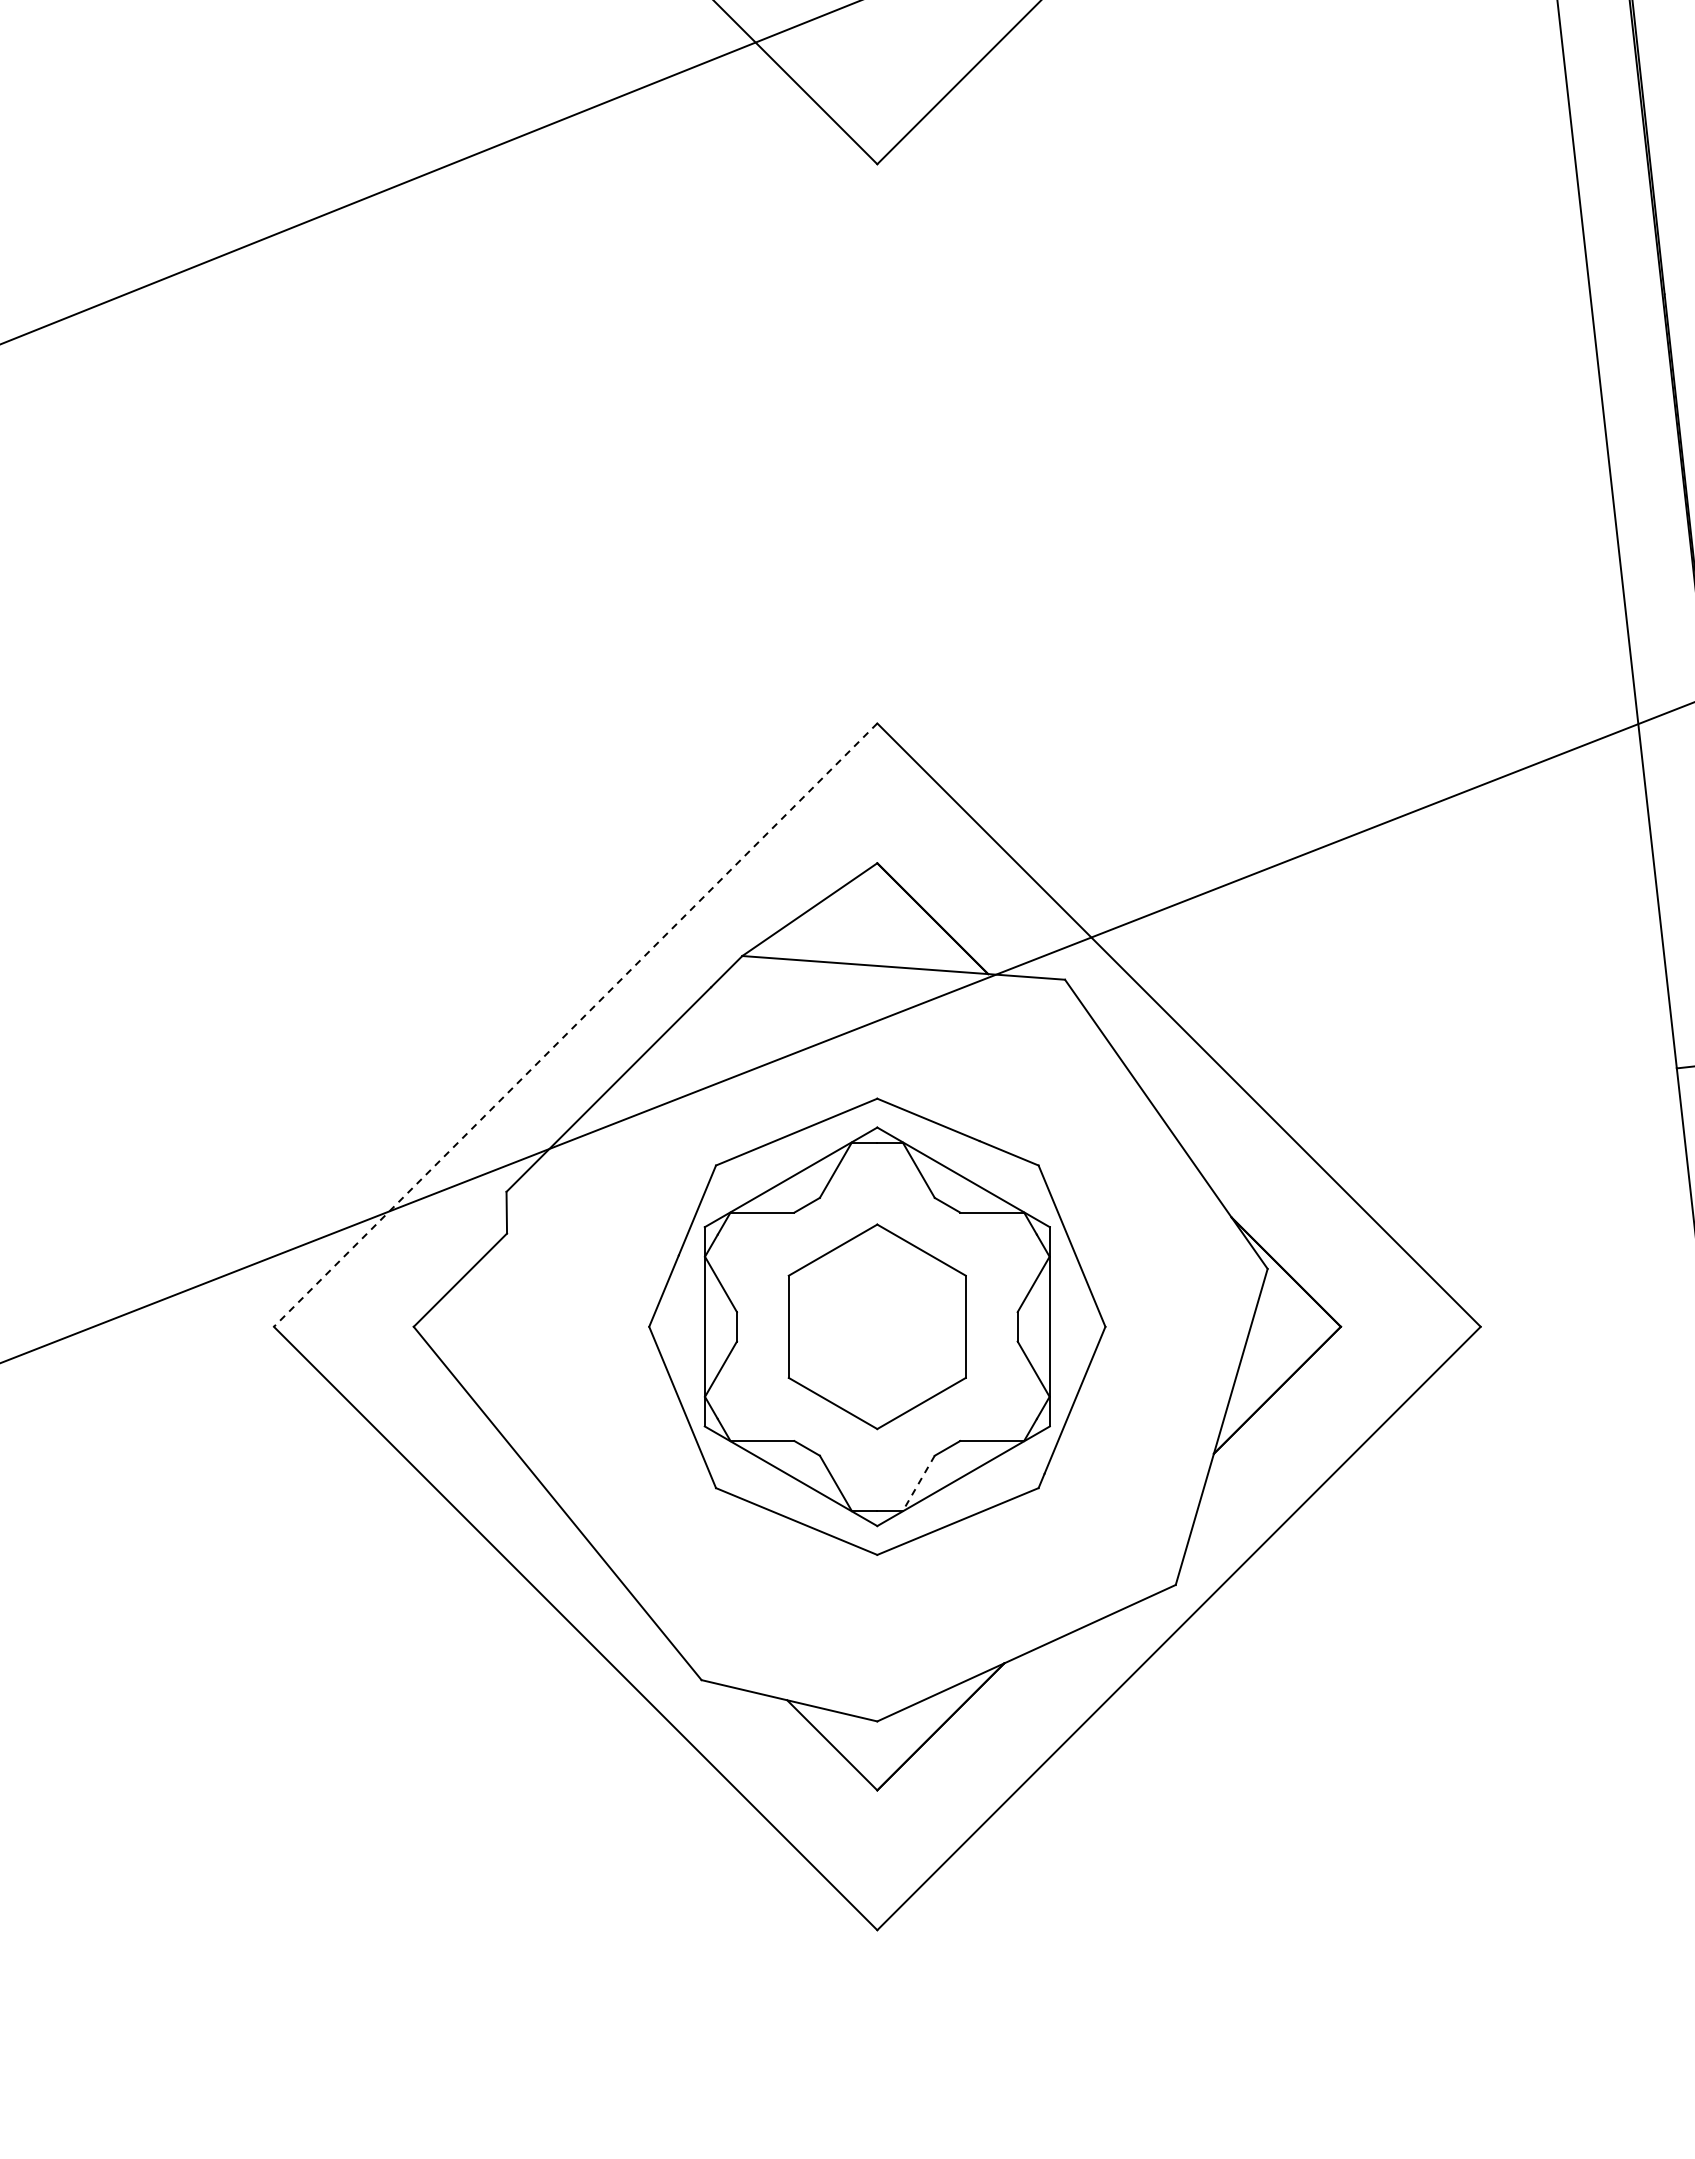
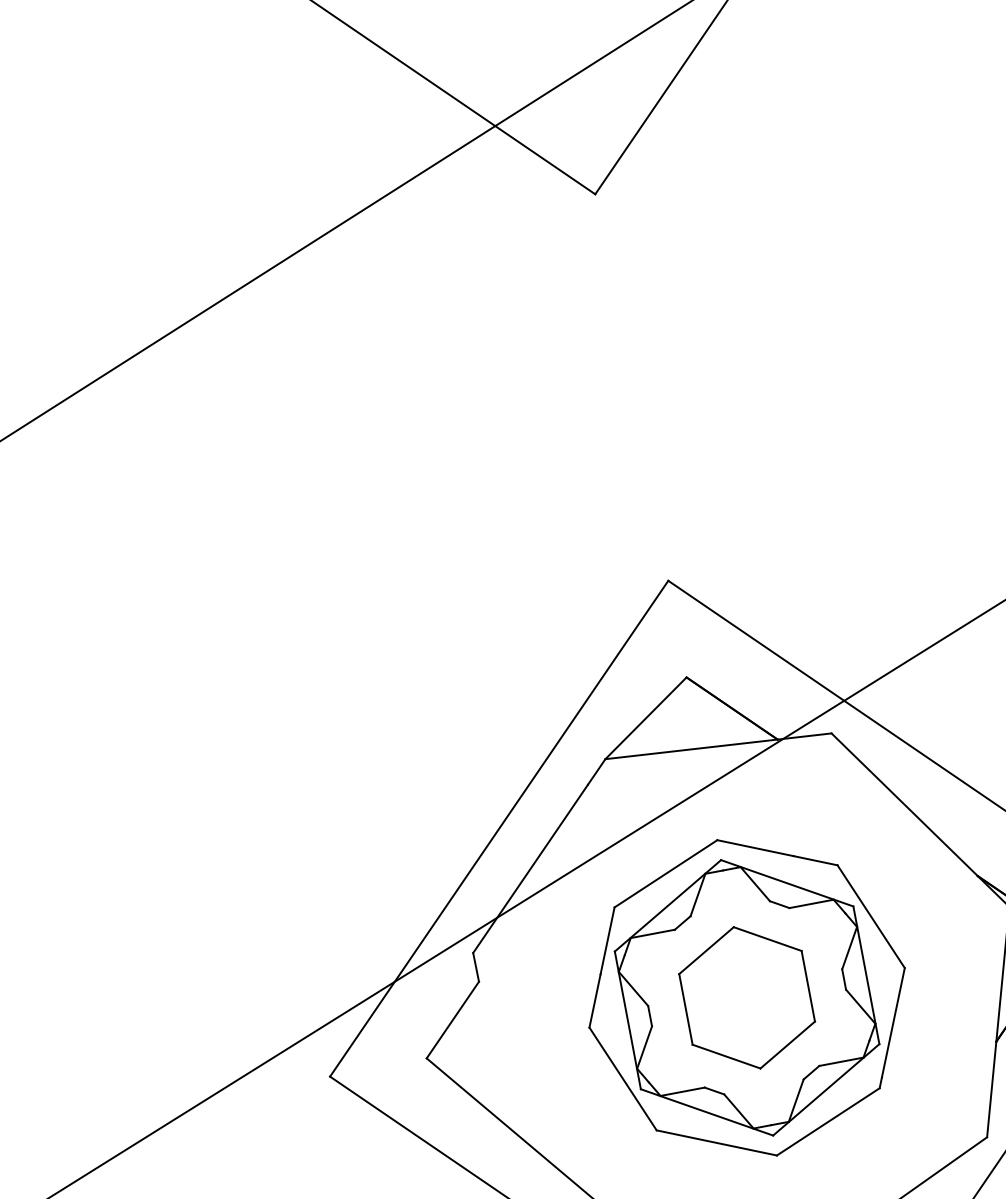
line: (575, 1025) -> (499, 828), dashed -> solid
line: (918, 1483) -> (796, 1100), dashed -> solid

